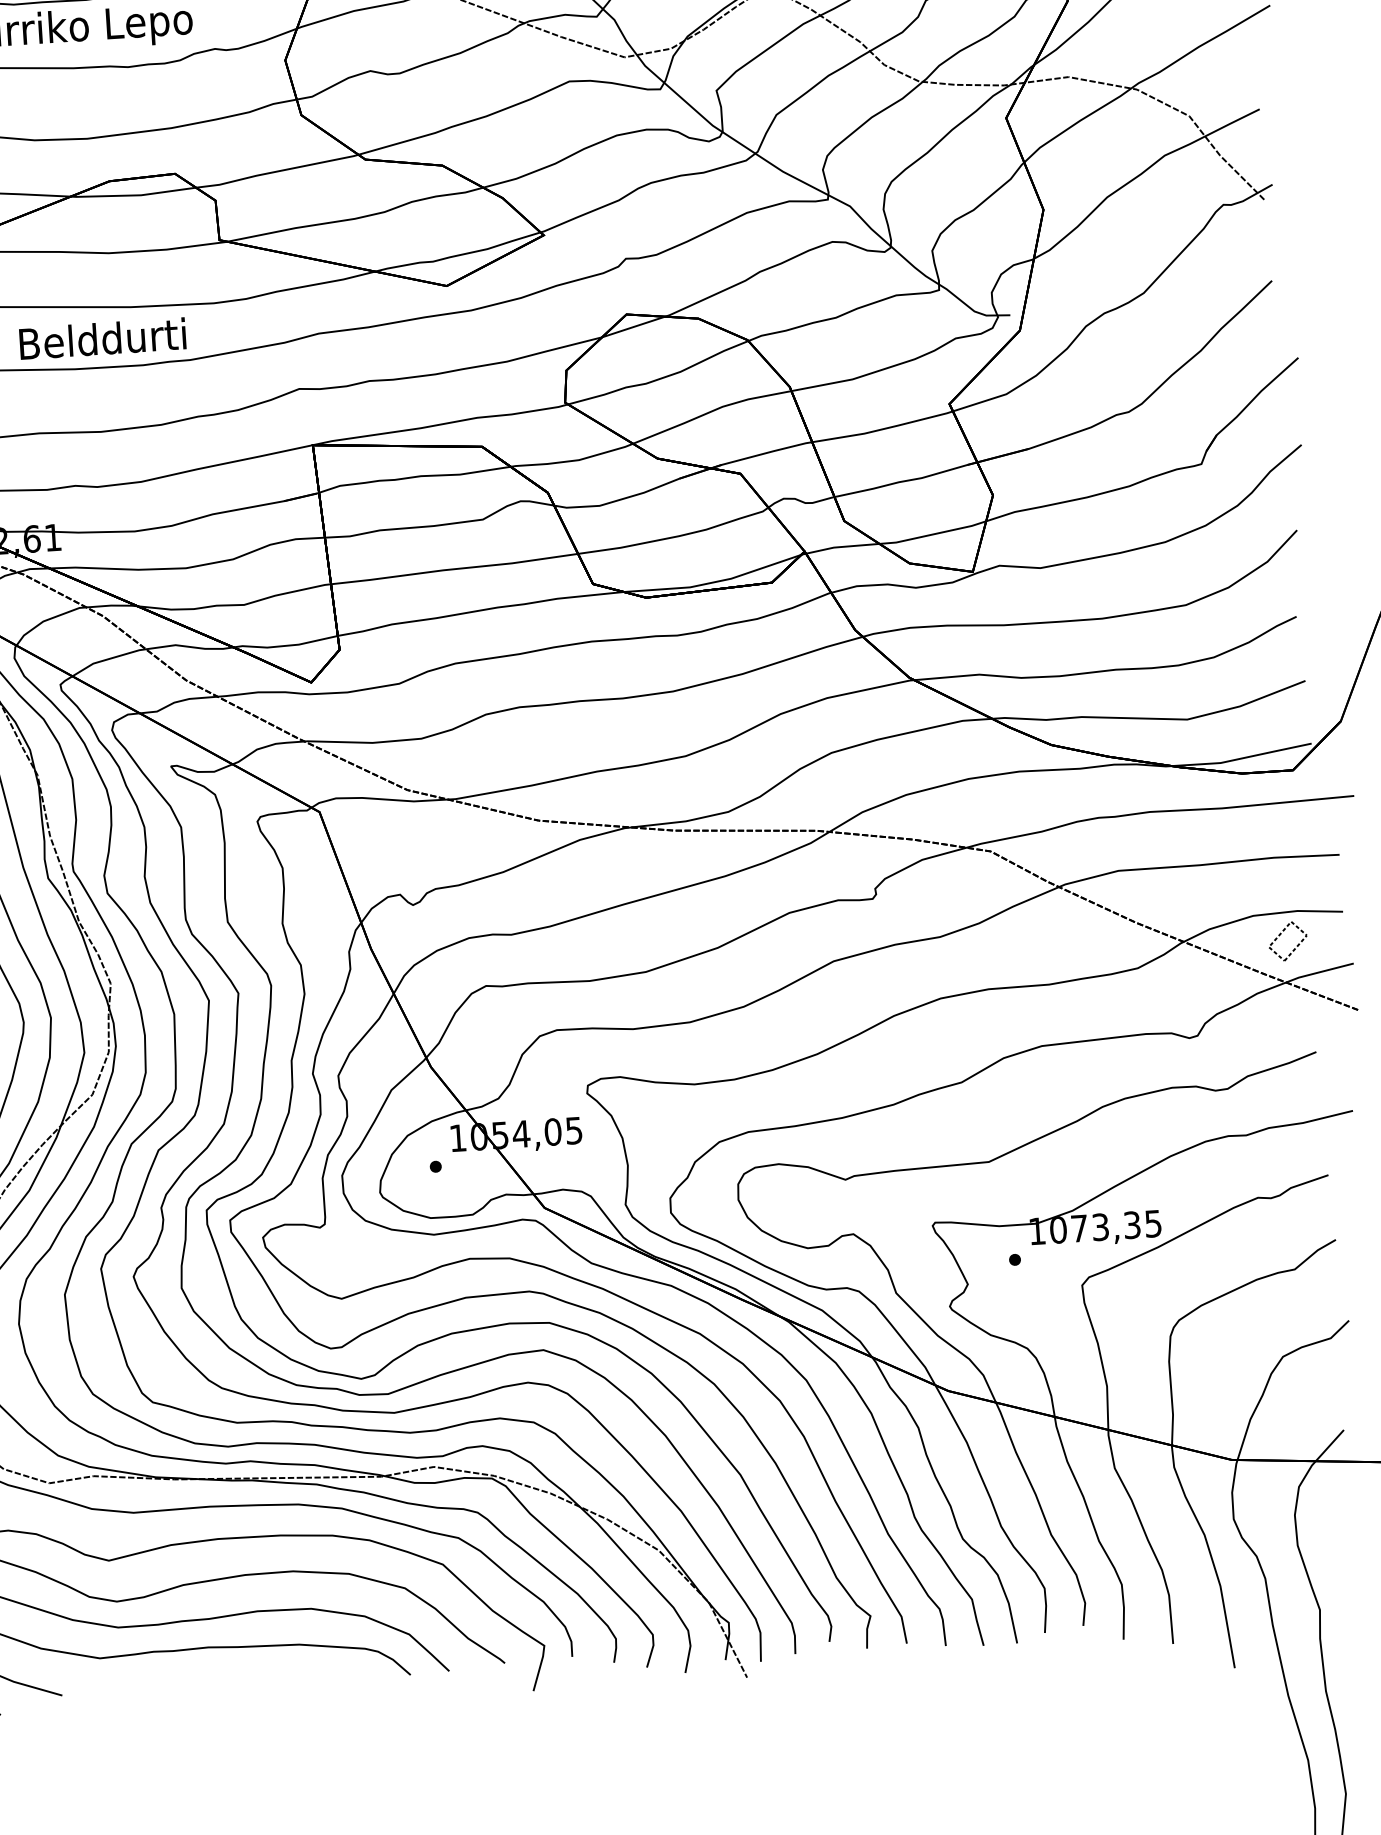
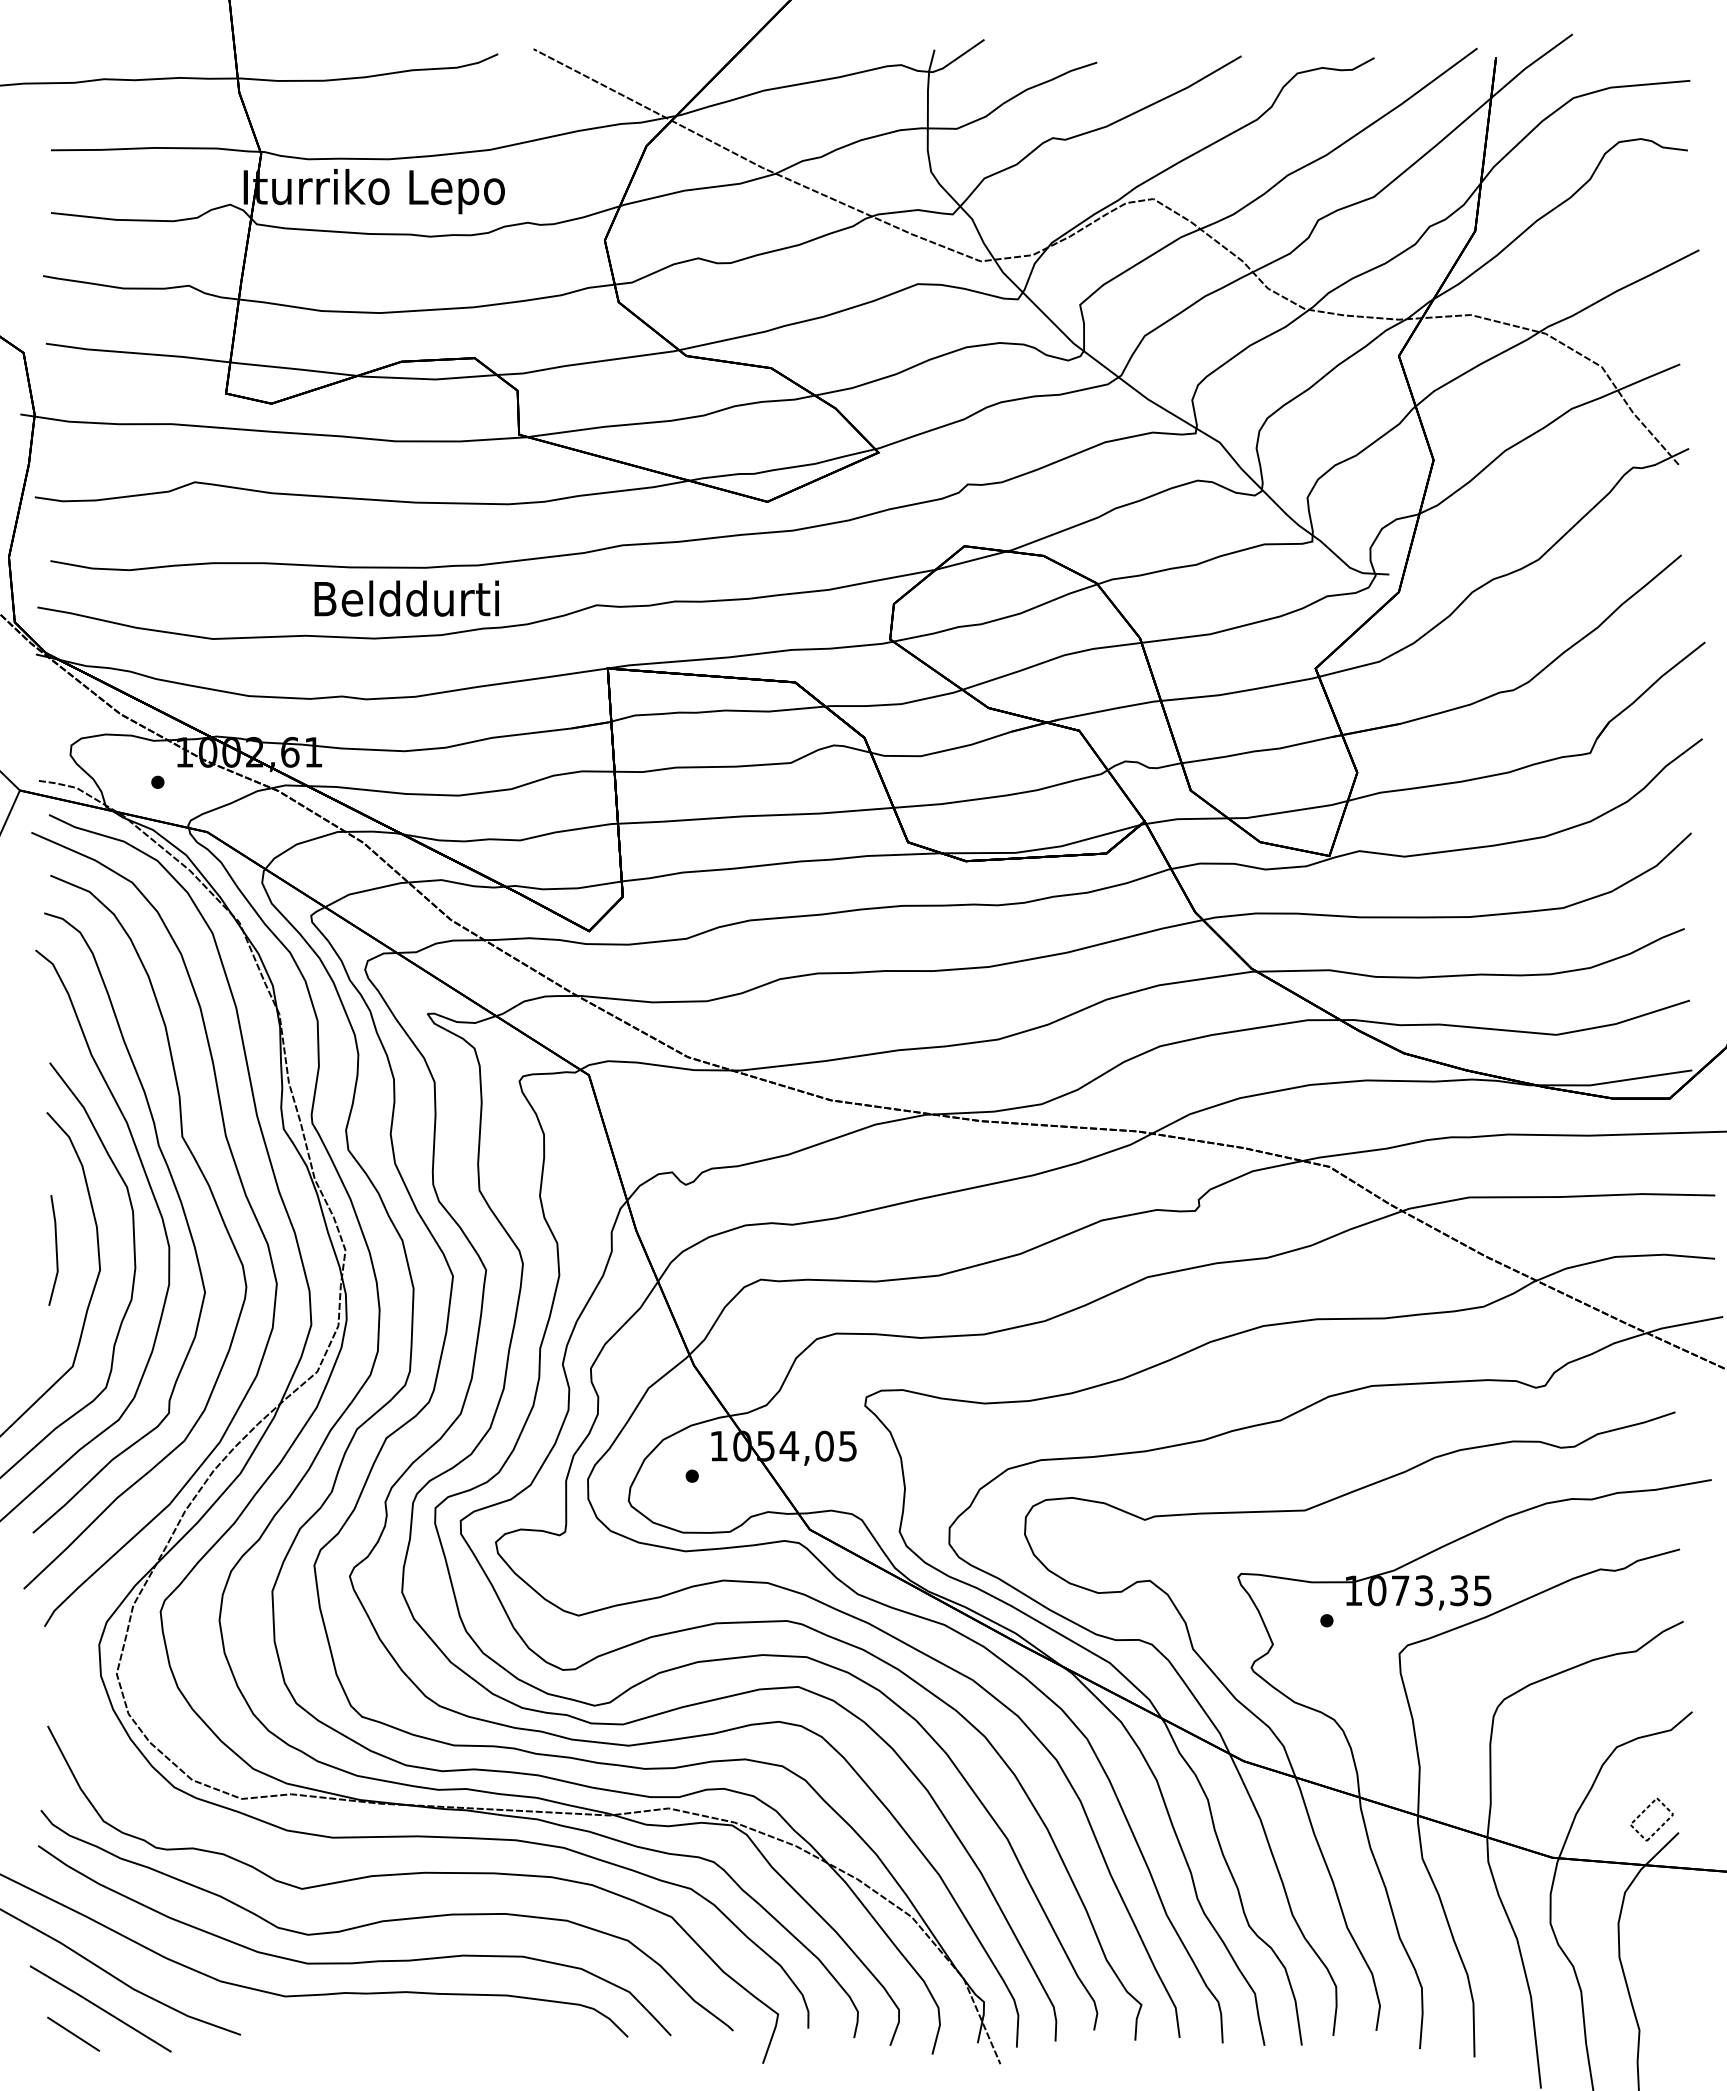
text: (102, 338) -> (406, 598), moved
part: (1280, 935) -> (1644, 1812), moved

